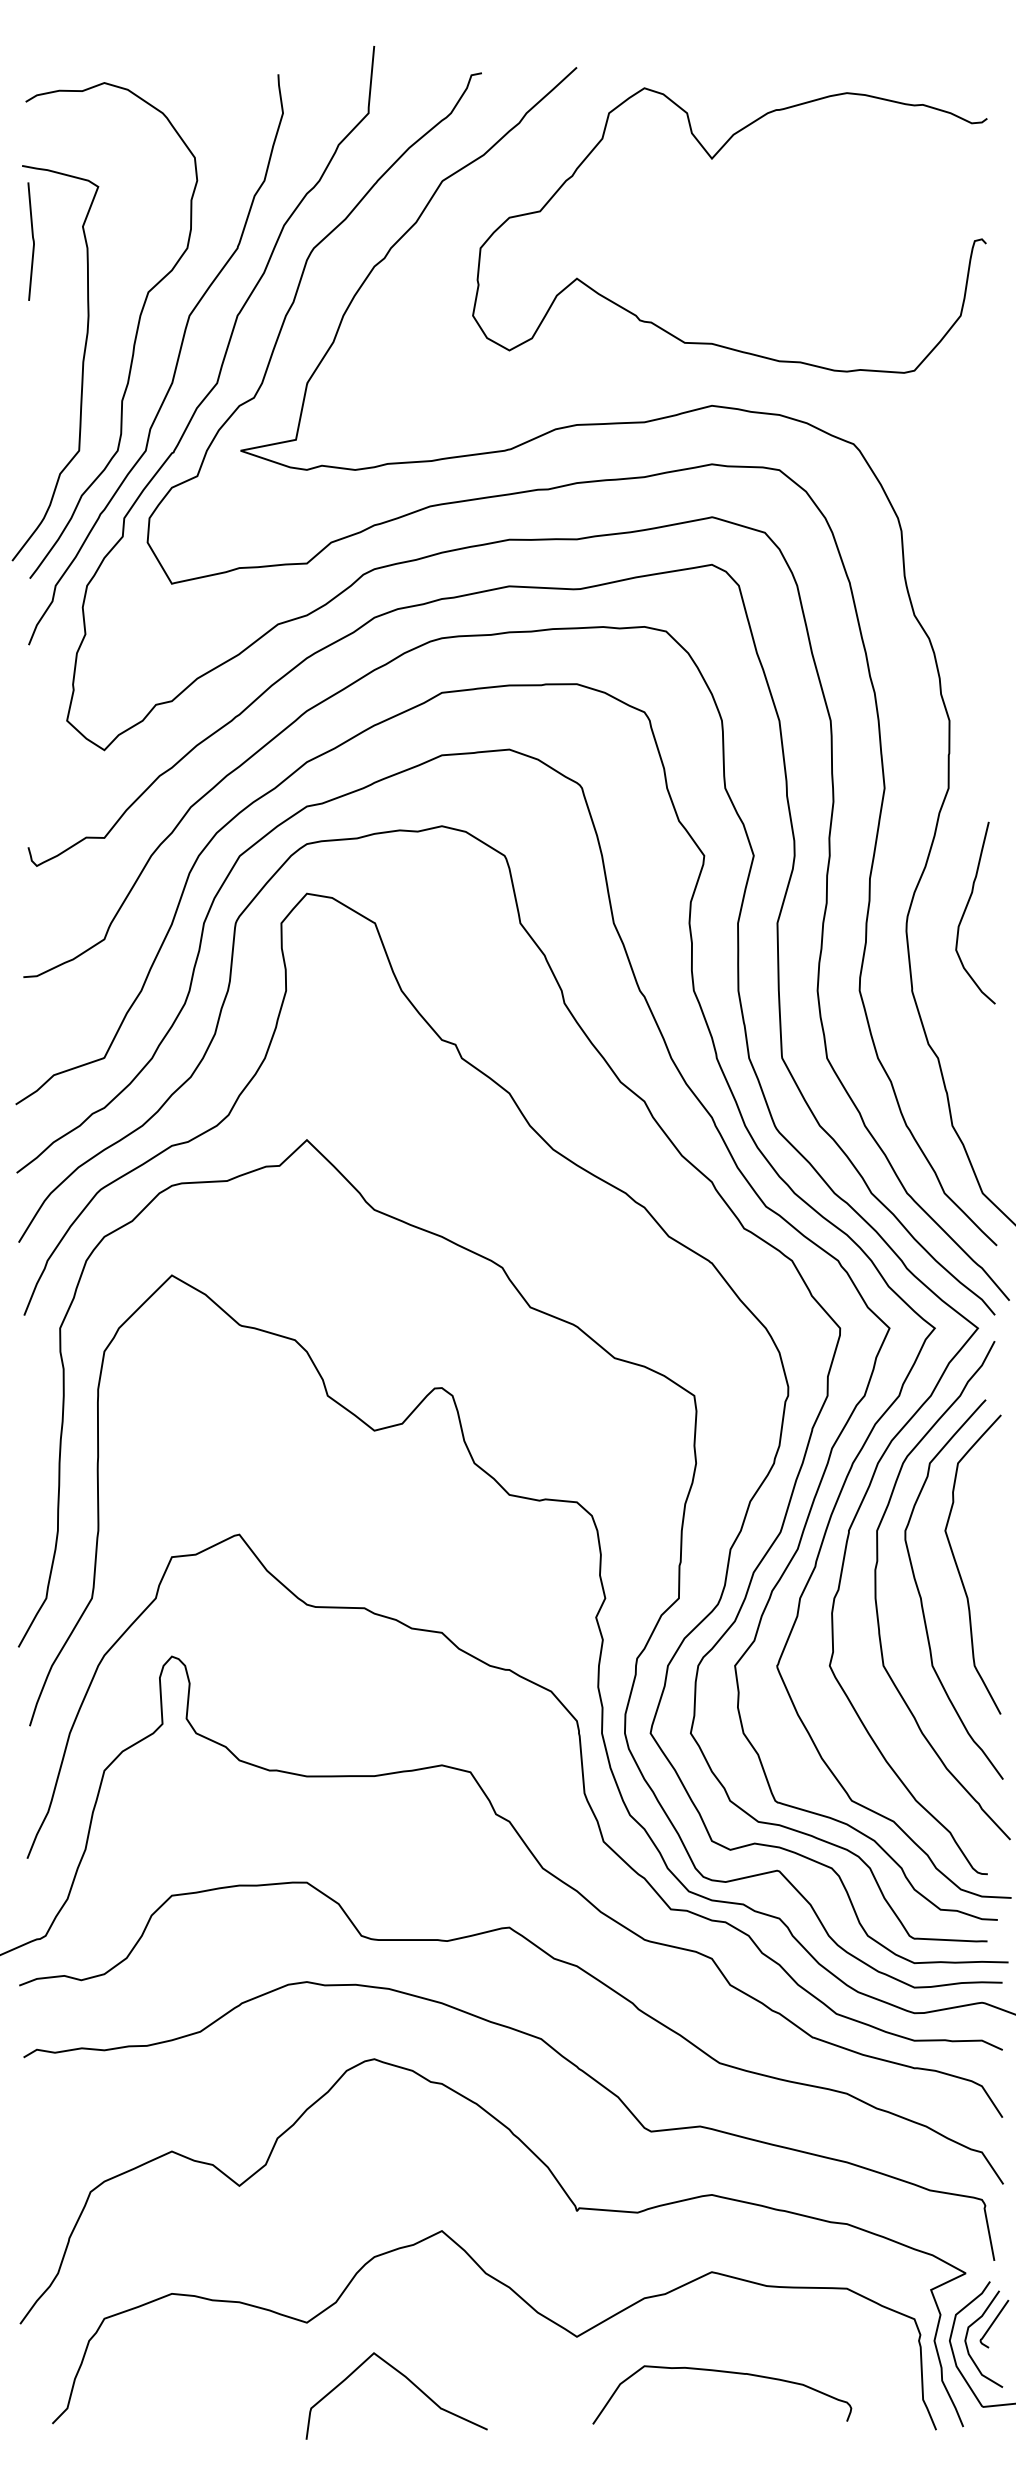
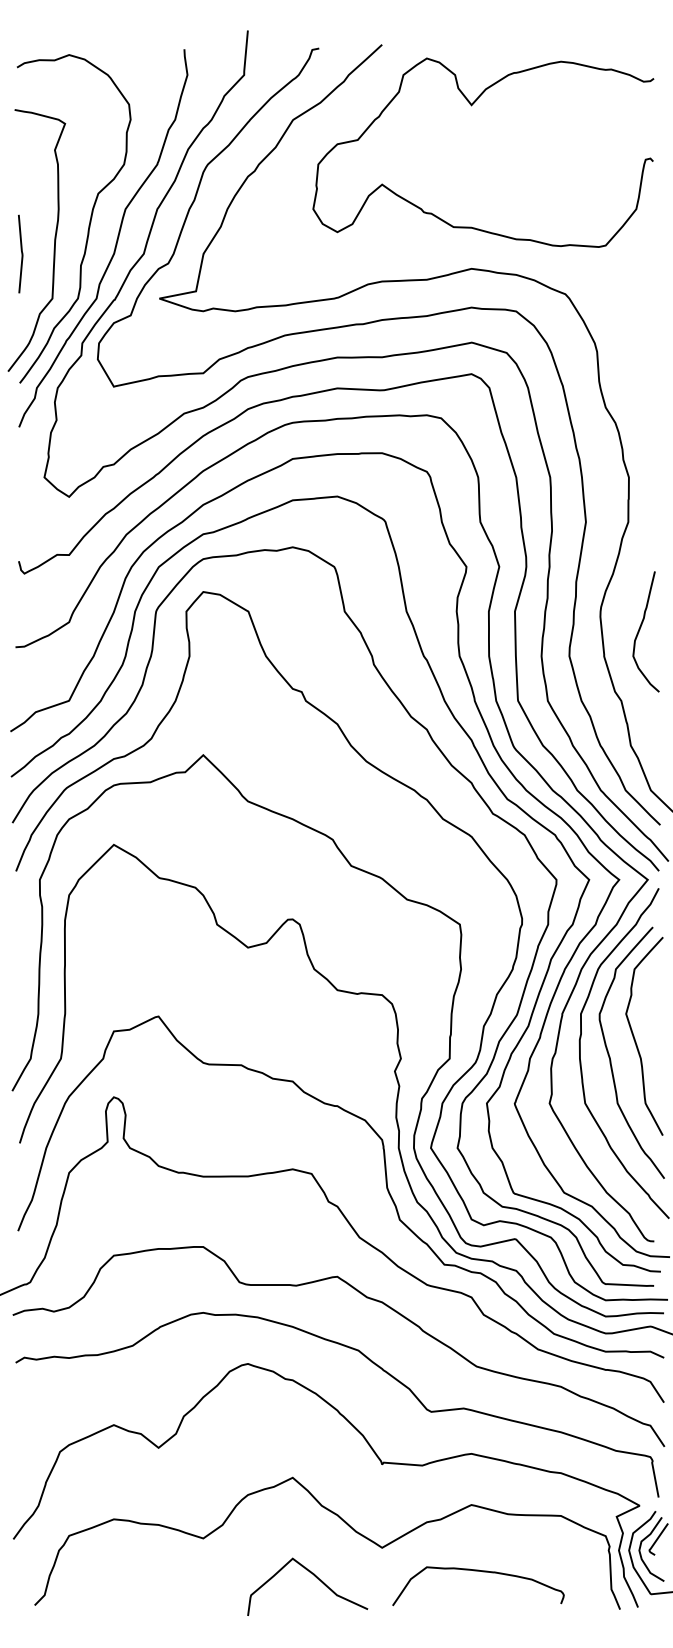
line: (32, 240) -> (21, 253), moved
curve: (966, 909) -> (640, 629), moved
curve: (408, 2381) -> (315, 1577), moved

